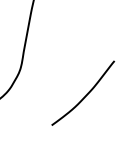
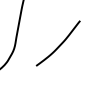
curve: (84, 94) -> (59, 44), moved

